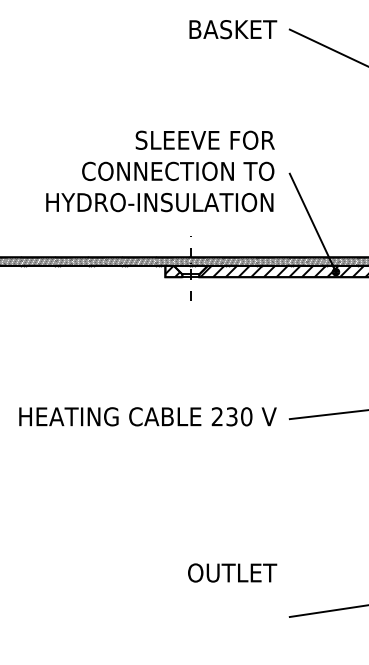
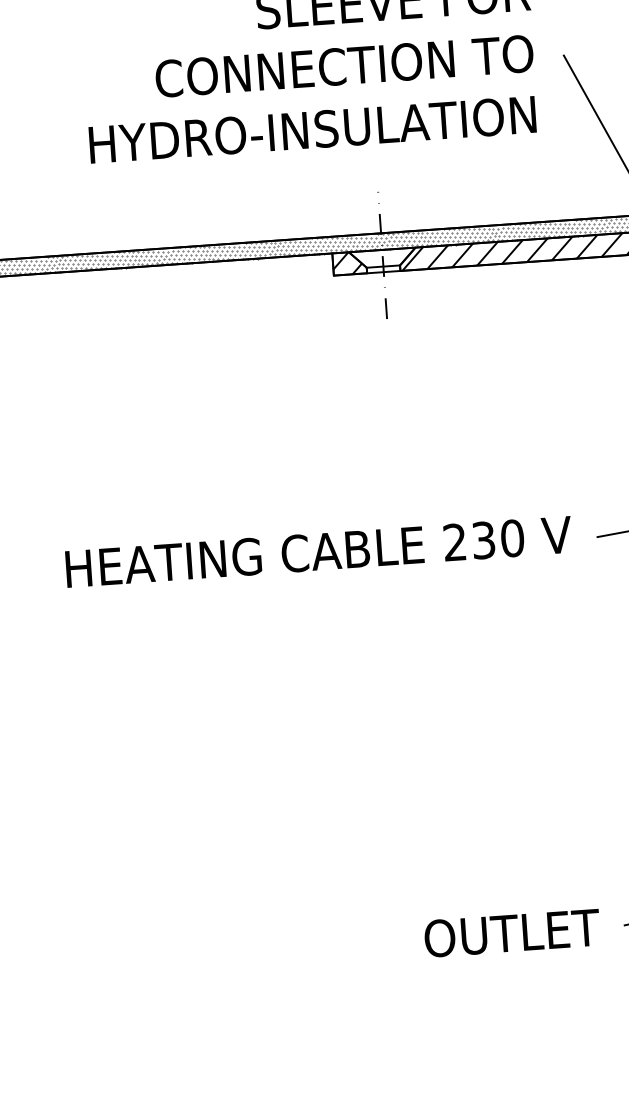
text: (232, 572) -> (512, 932), moved

